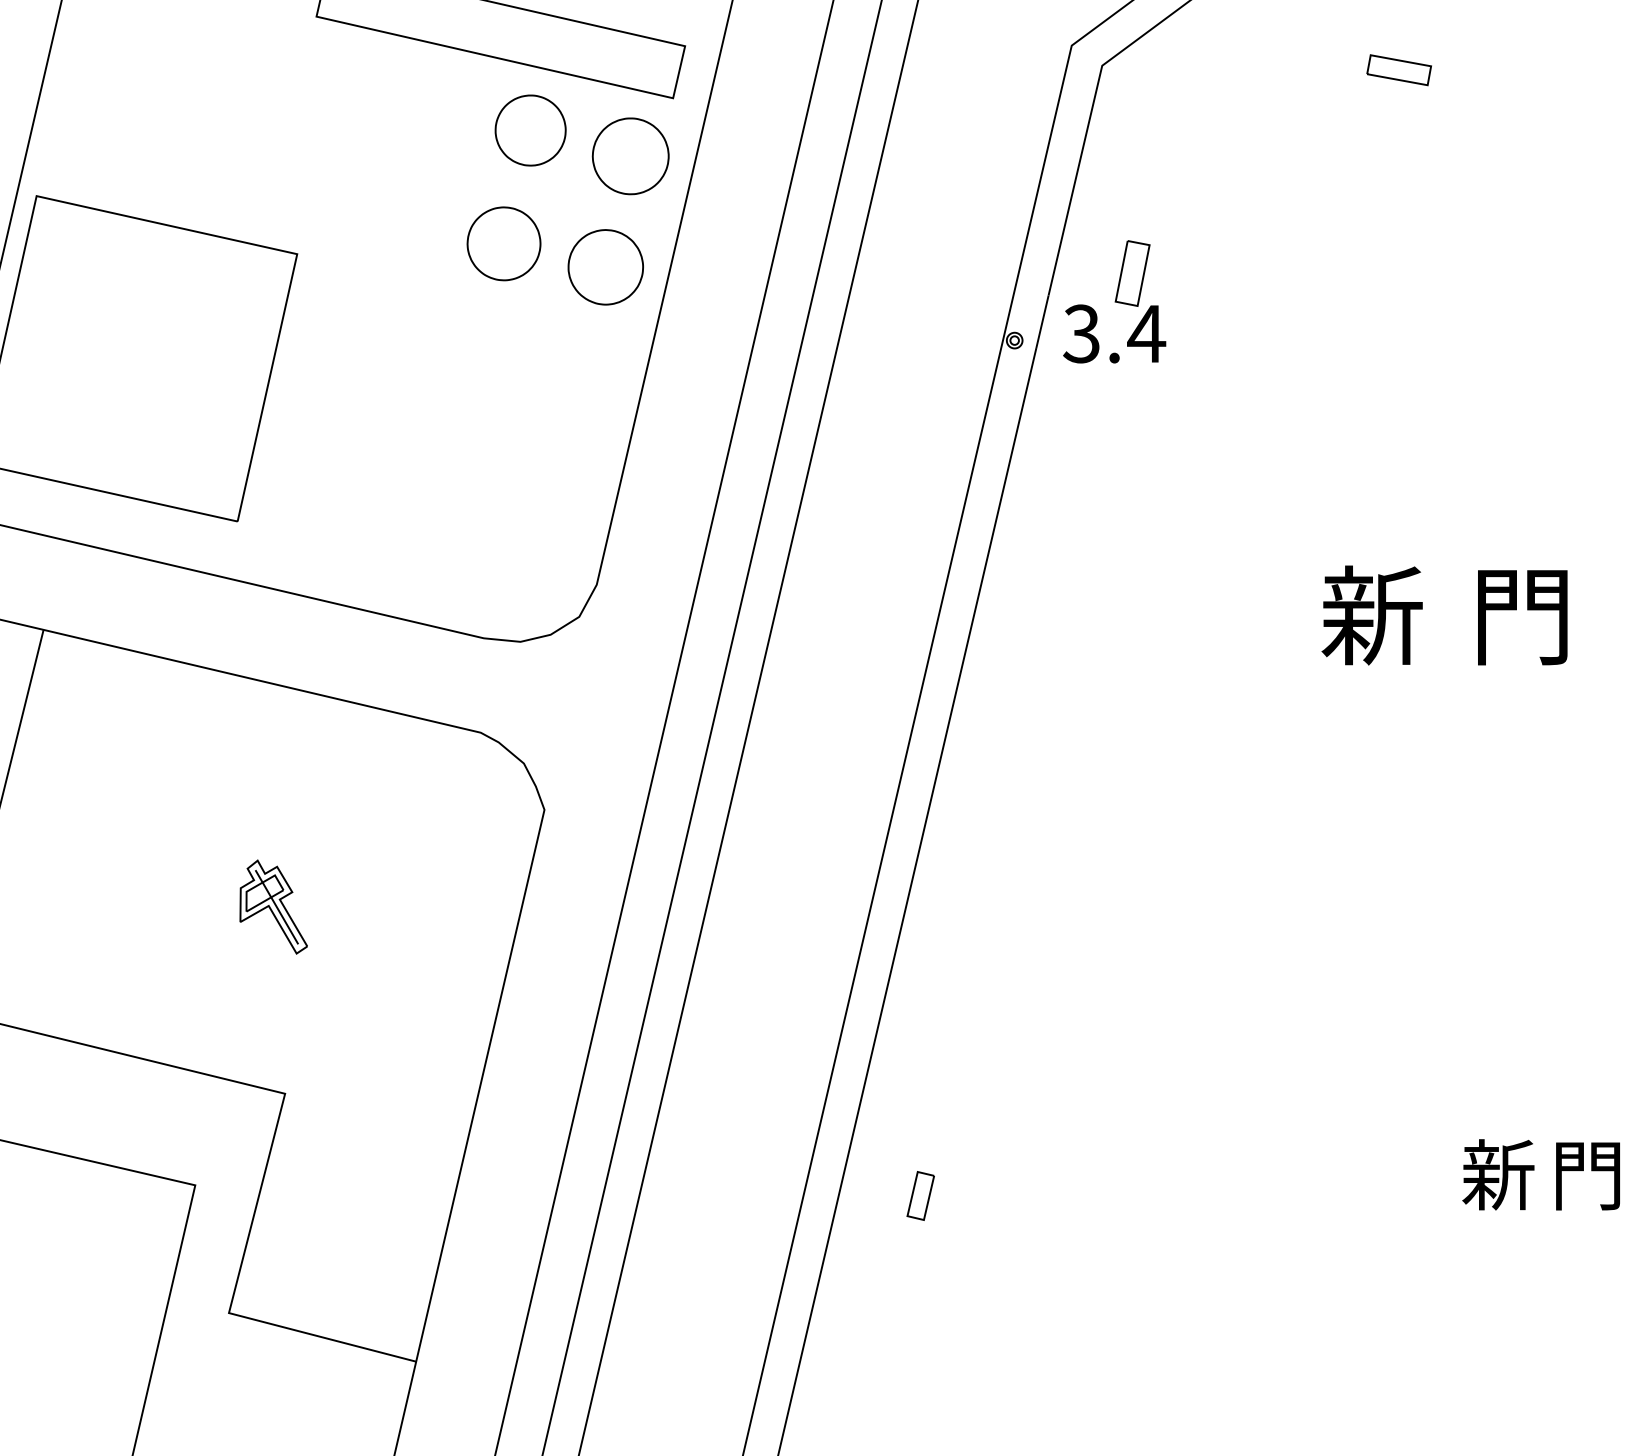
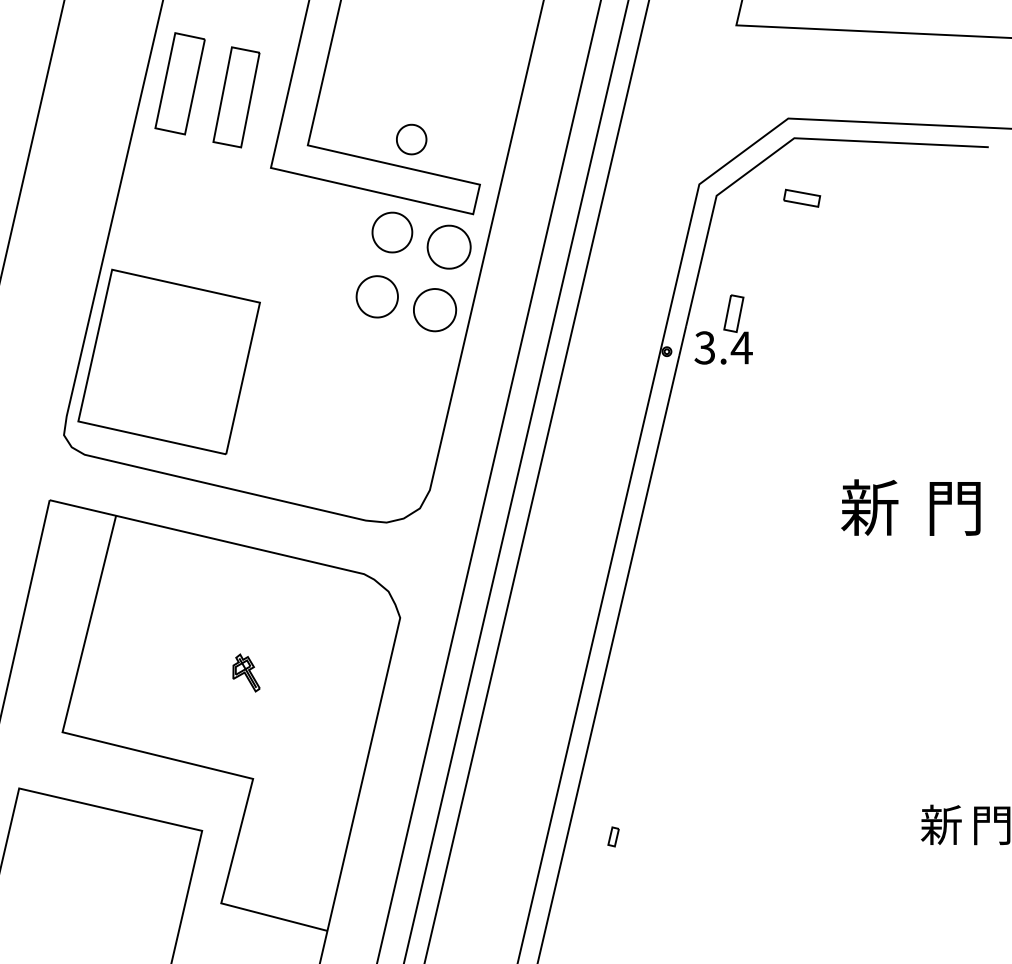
part: (1399, 68) -> (802, 197), moved
part: (273, 906) -> (246, 672), size x0.7
part: (920, 1195) -> (613, 836), size x0.7

